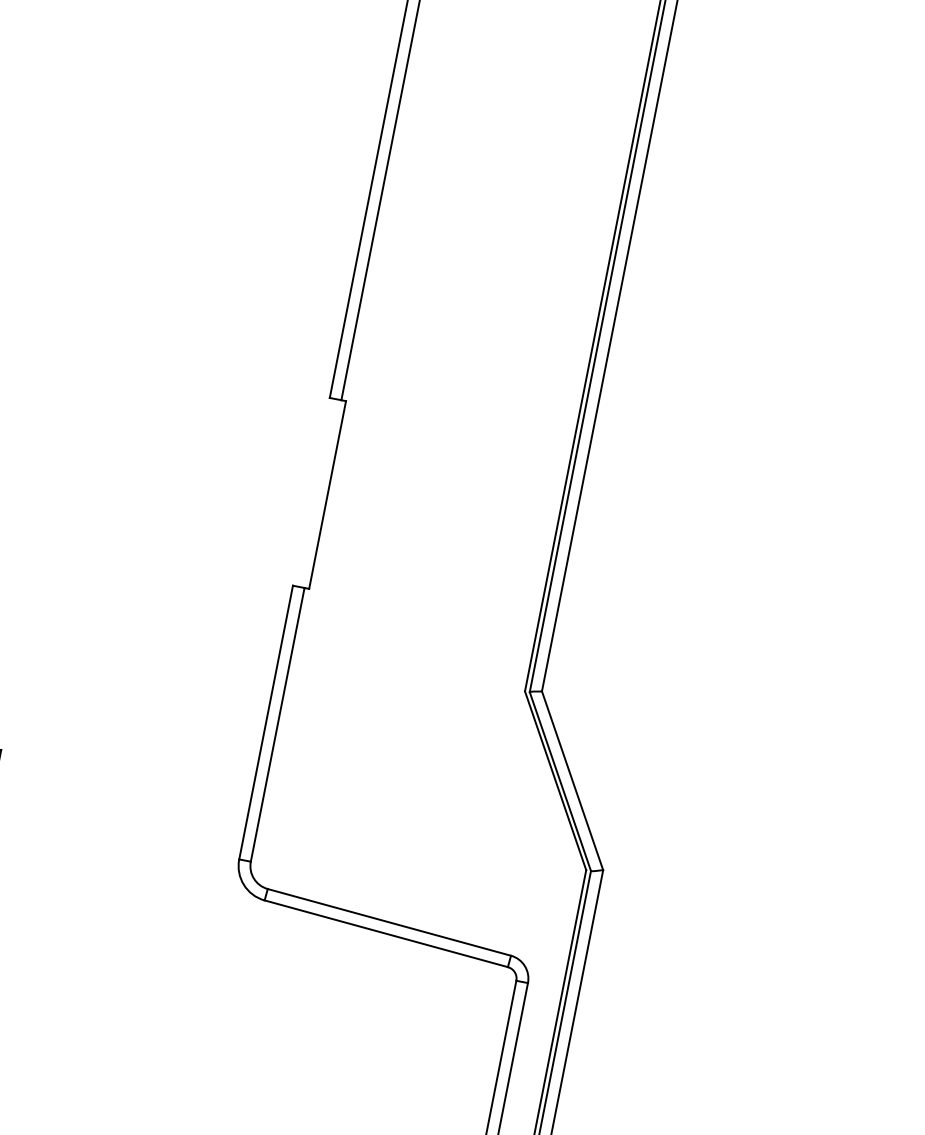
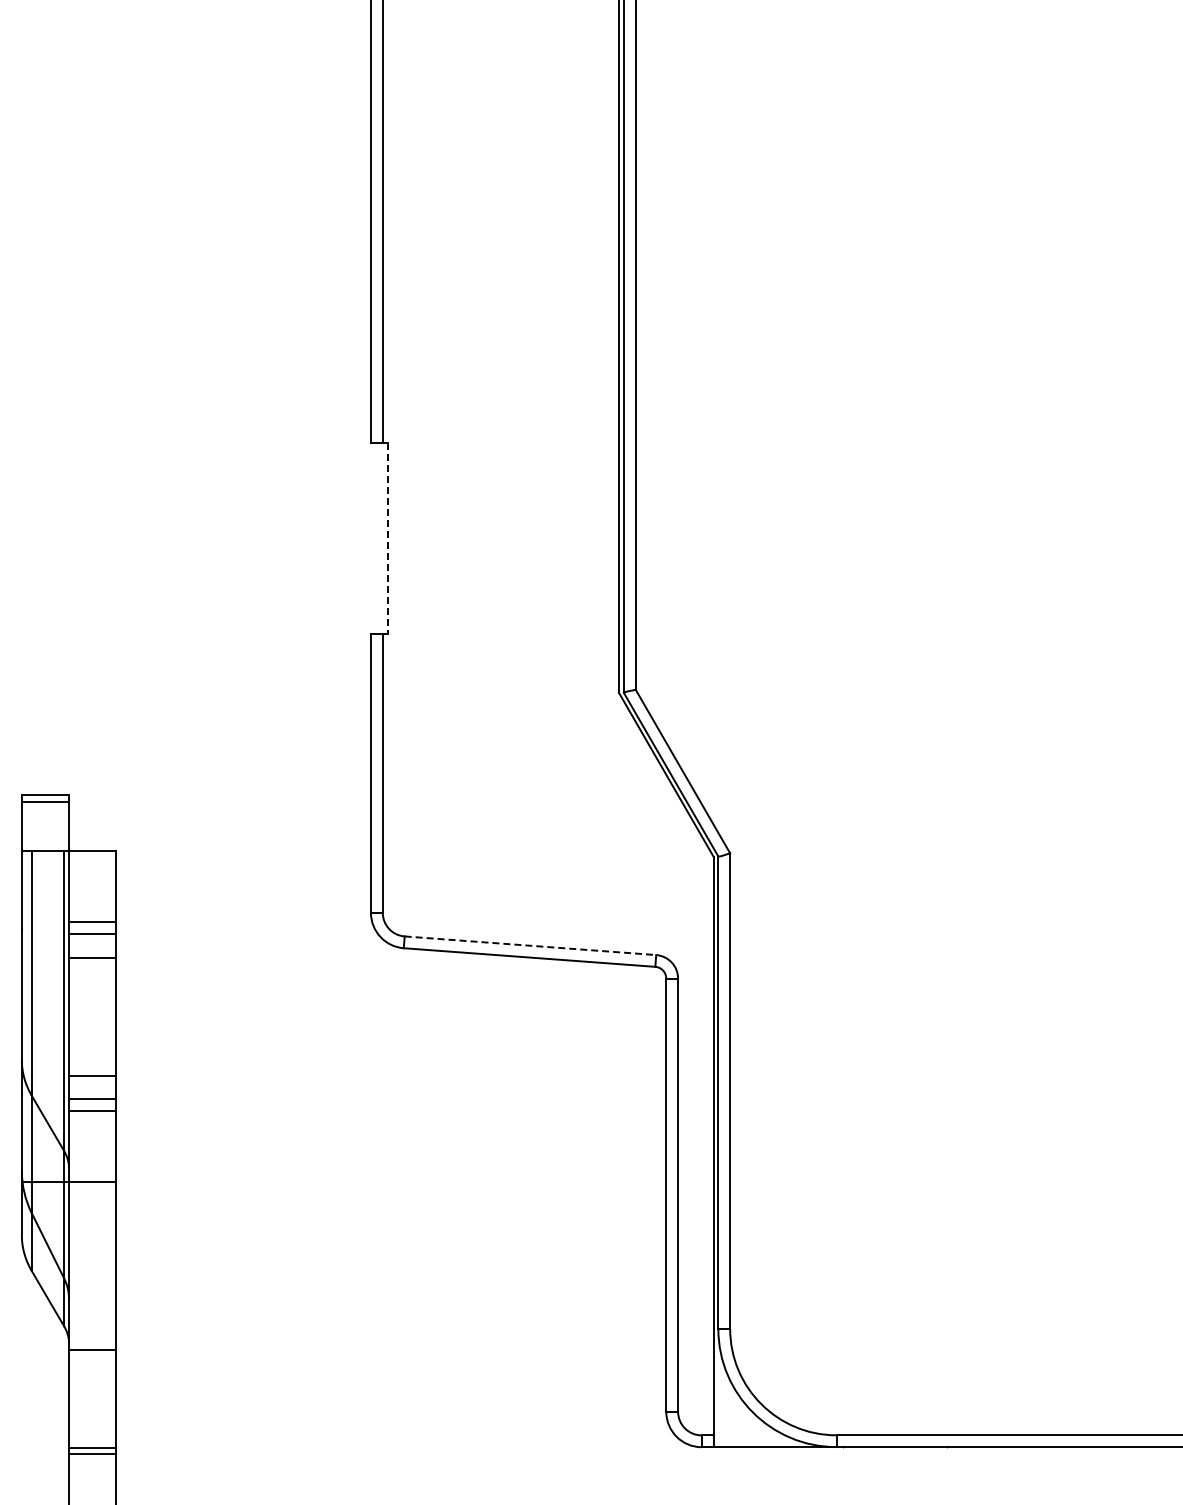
line: (327, 495) -> (387, 538), solid -> dashed
line: (389, 922) -> (530, 945), solid -> dashed

